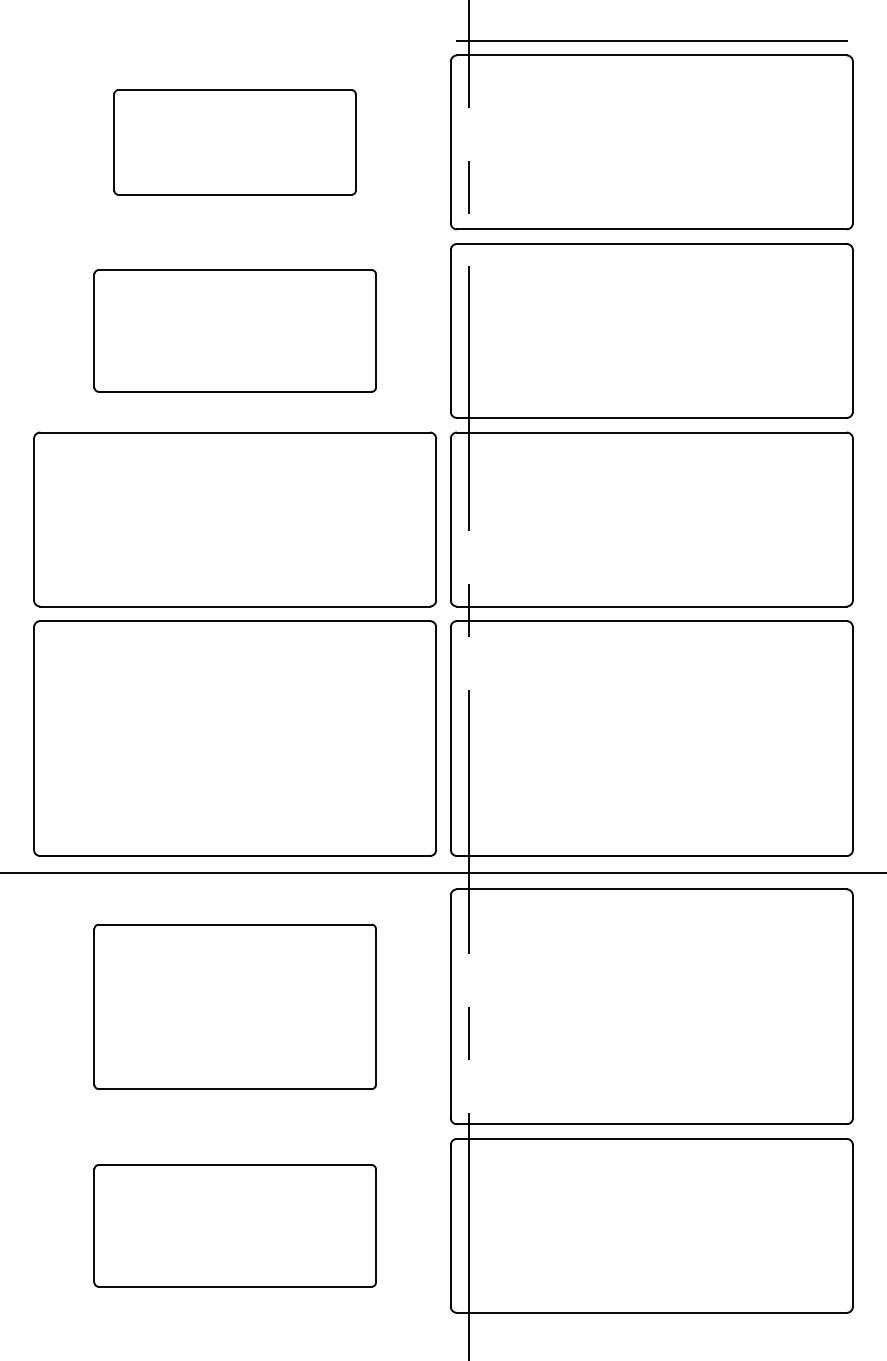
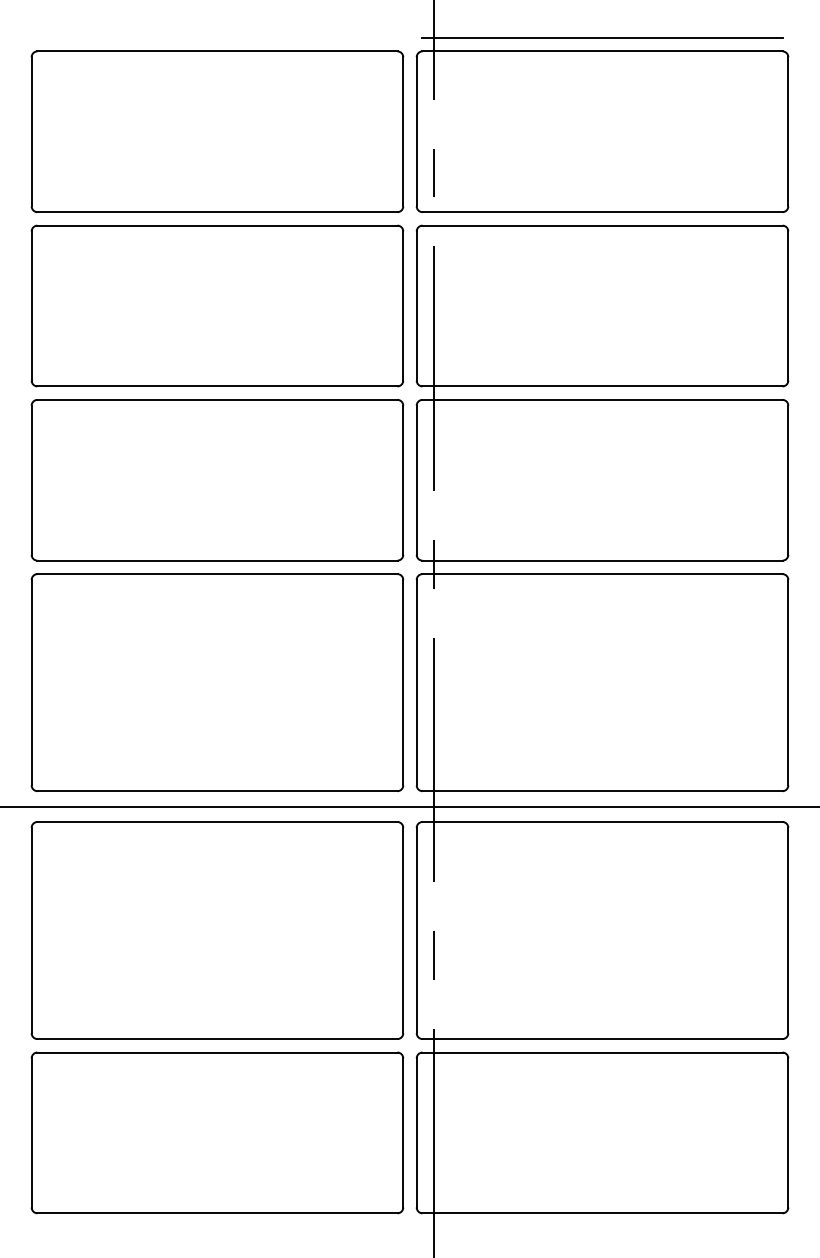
part: (234, 142) -> (216, 131), size x1.67
part: (235, 330) -> (217, 305), size x1.43
part: (235, 1006) -> (217, 930), size x1.43
part: (235, 1225) -> (217, 1132), size x1.43

